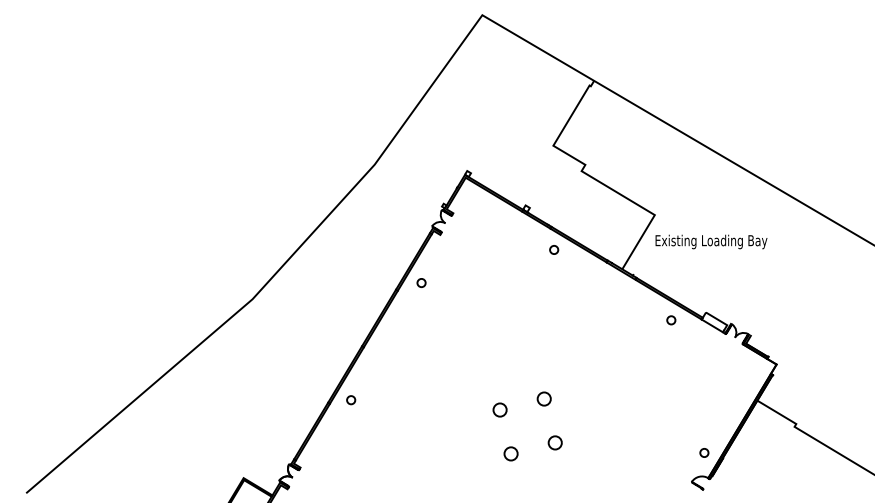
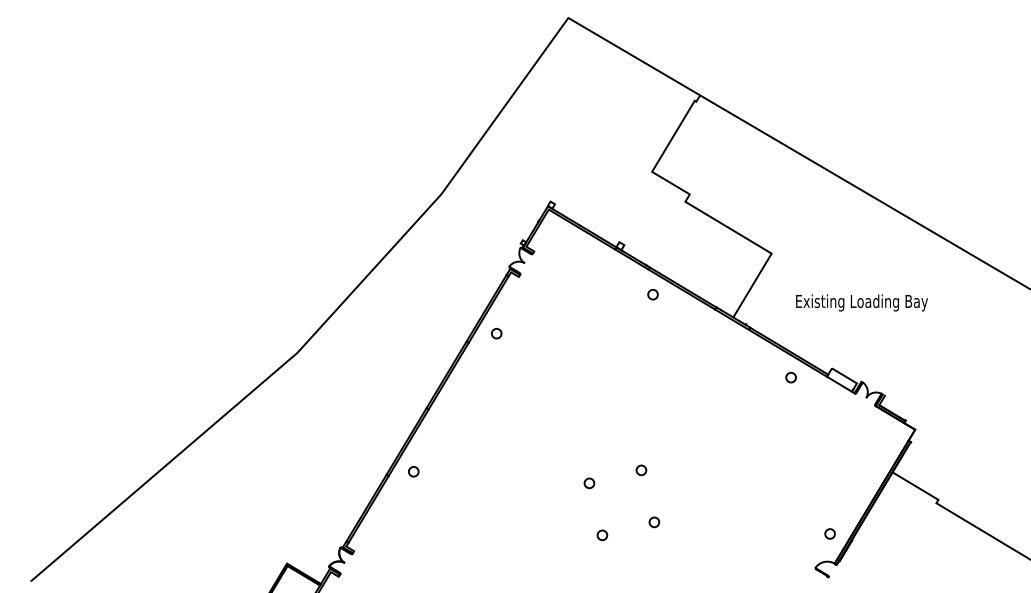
text: (711, 241) -> (862, 302), moved
circle: (544, 398) -> (641, 469), size x0.62
circle: (500, 409) -> (589, 482), size x0.62
circle: (555, 443) -> (654, 522), size x0.62
circle: (511, 454) -> (602, 535), size x0.62

